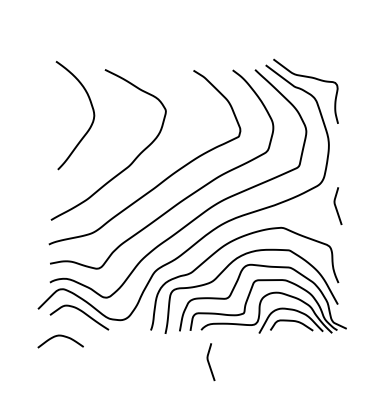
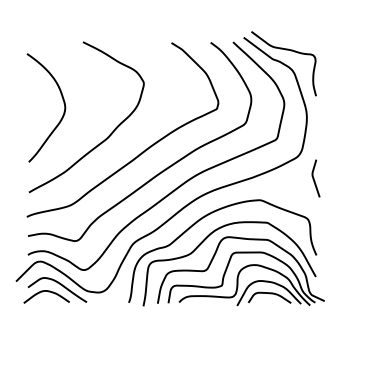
curve: (92, 111) -> (63, 103), moved
curve: (60, 336) -> (46, 291), moved
curve: (209, 362) -> (187, 334), removed

